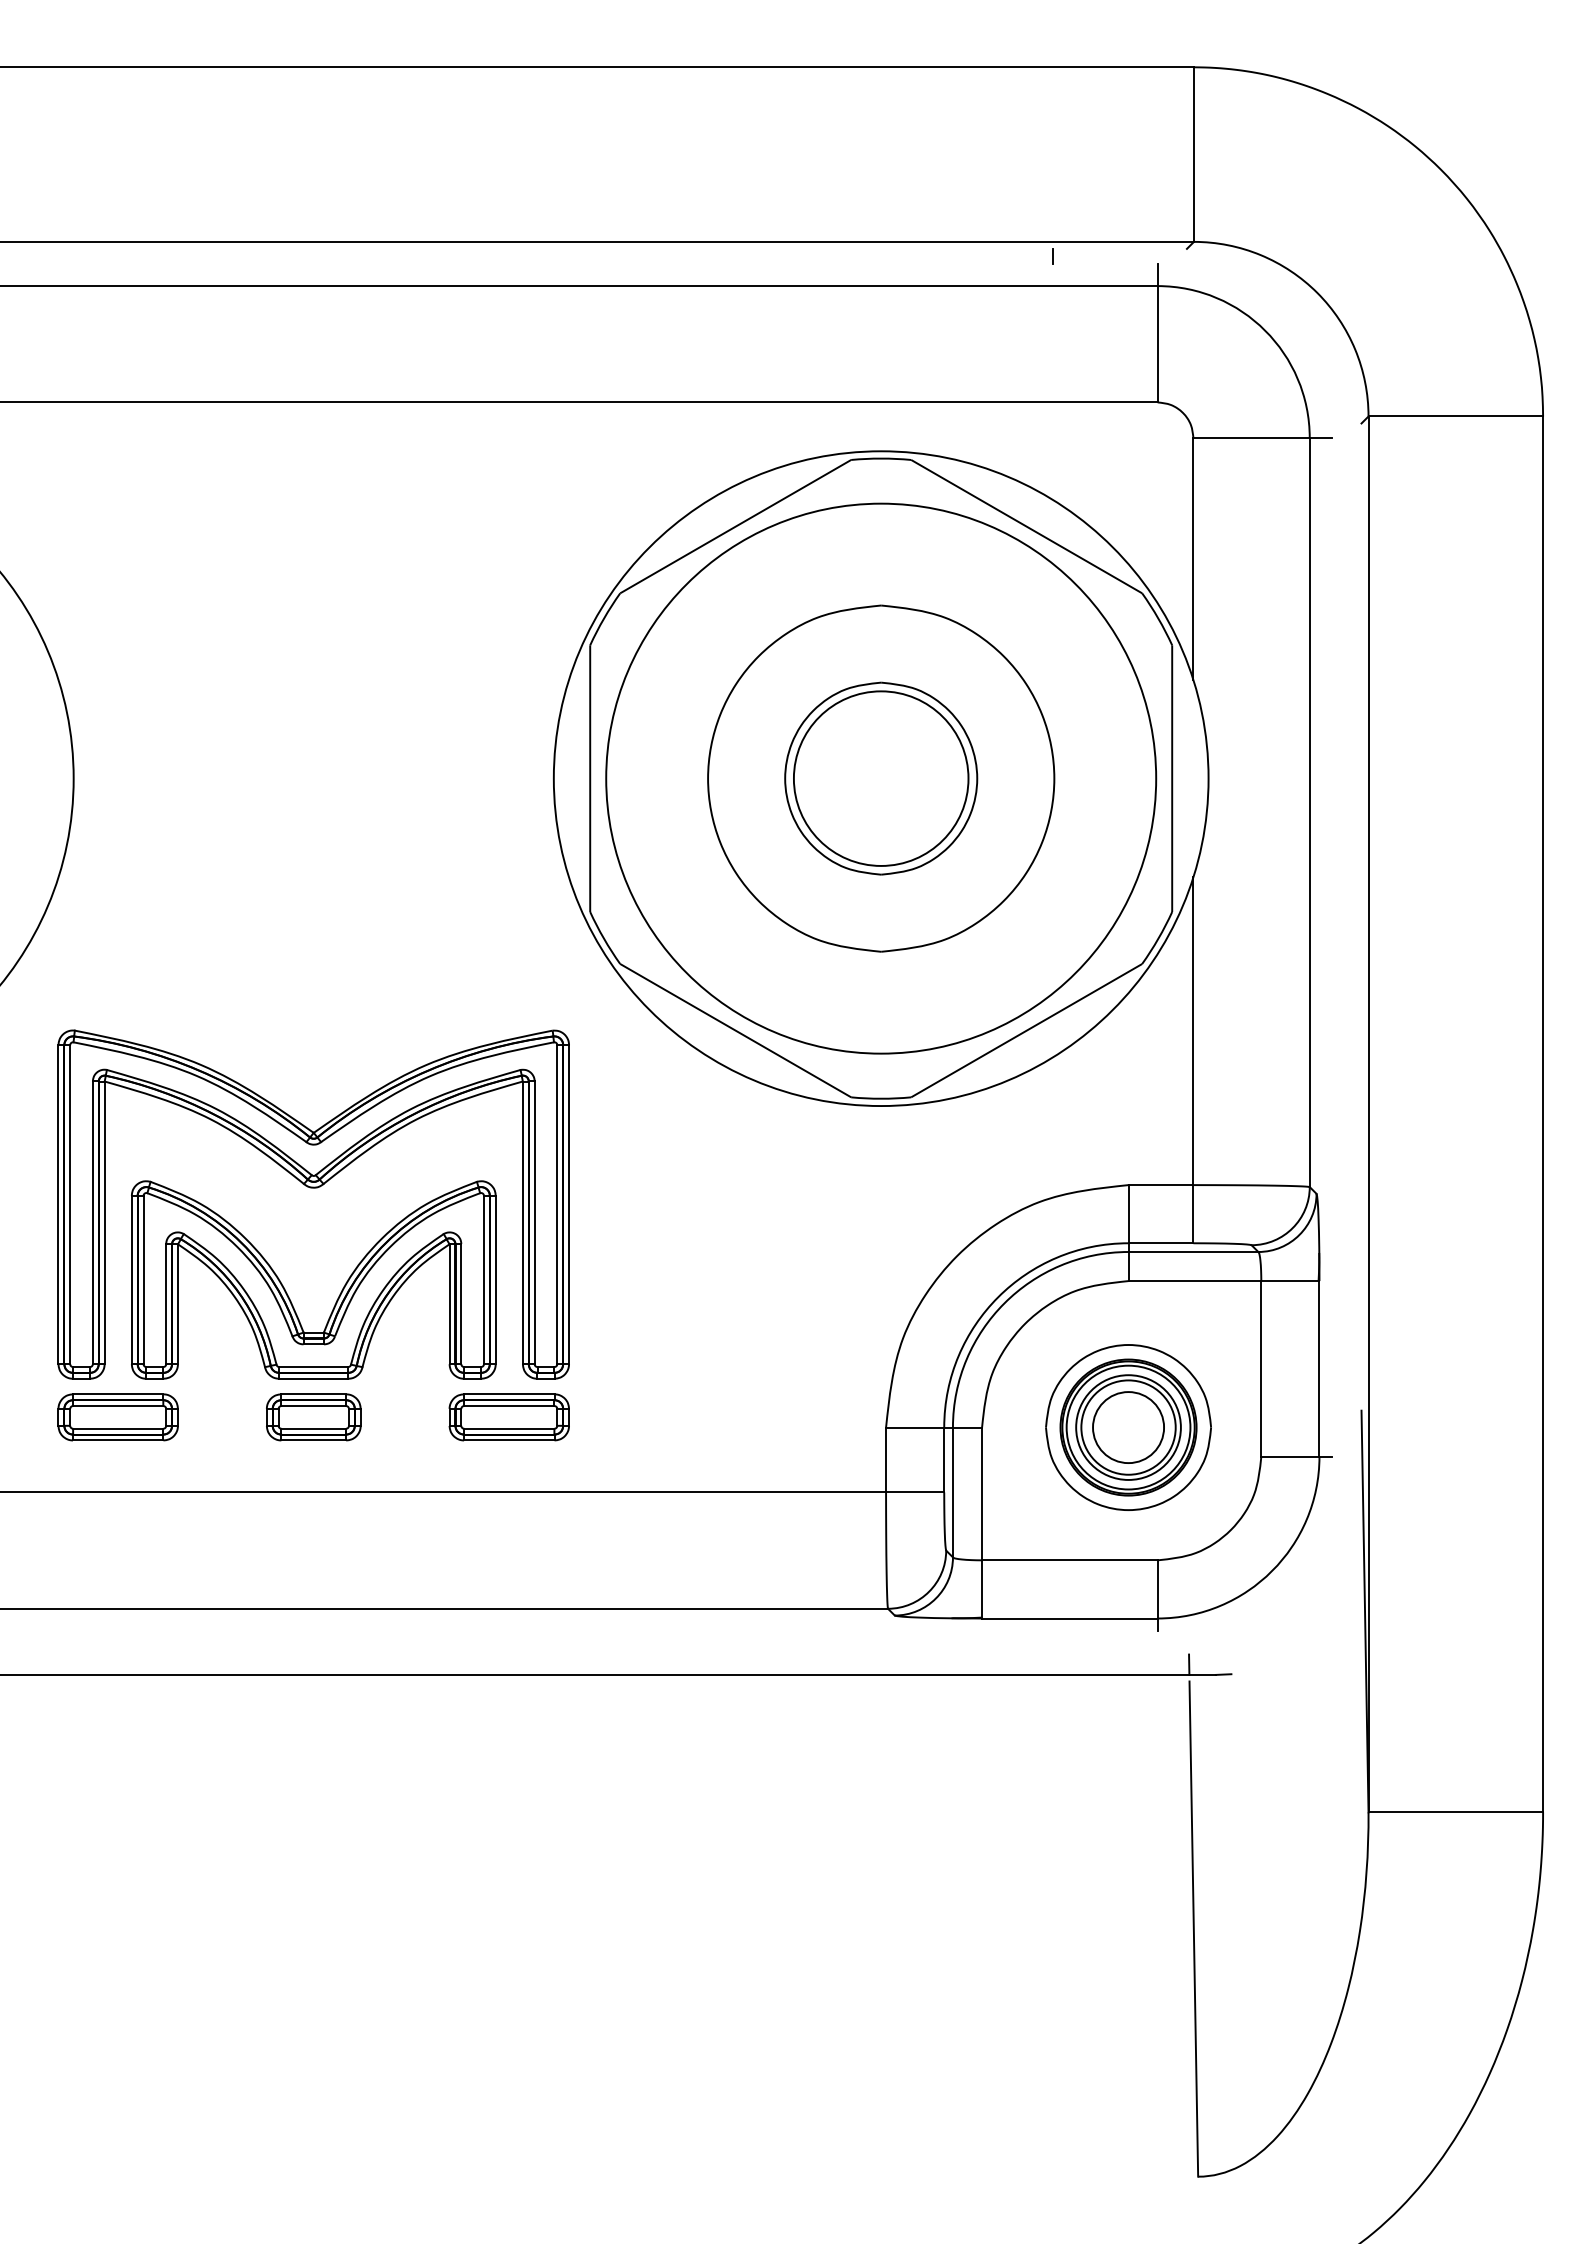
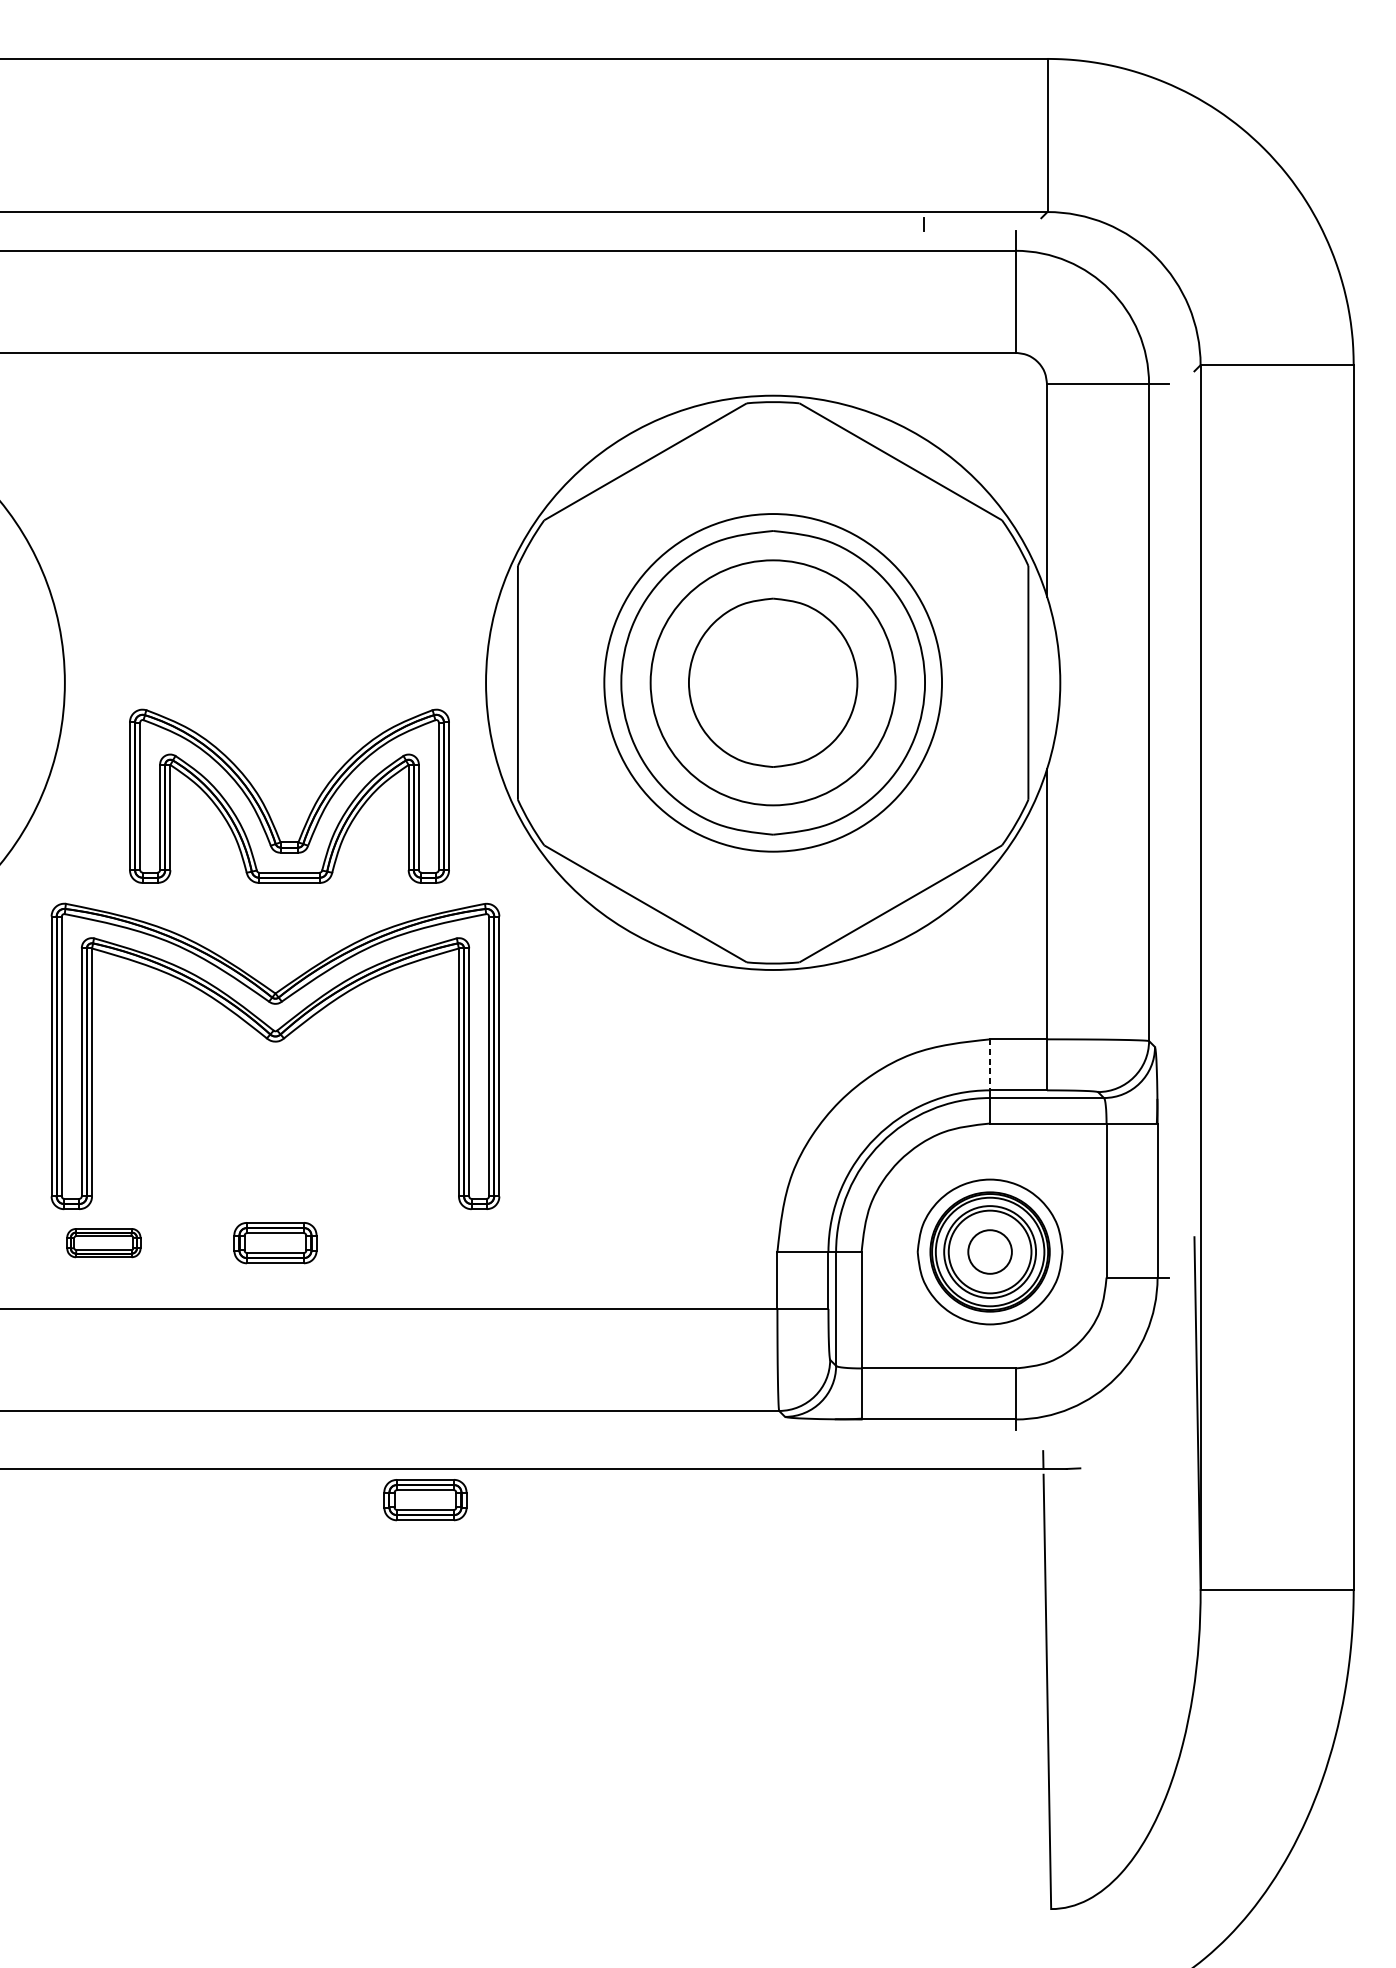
circle: (880, 778) -> (772, 682), size x1.6
circle: (881, 778) -> (773, 682), size x0.7
line: (1128, 1214) -> (990, 1065), solid -> dashed
part: (287, 1293) -> (266, 808), moved
part: (117, 1417) -> (103, 1243), size x0.7
part: (508, 1417) -> (446, 1243), removed
circle: (1128, 1427) -> (990, 1251), size x0.7
part: (484, 1710) -> (425, 1500), added

